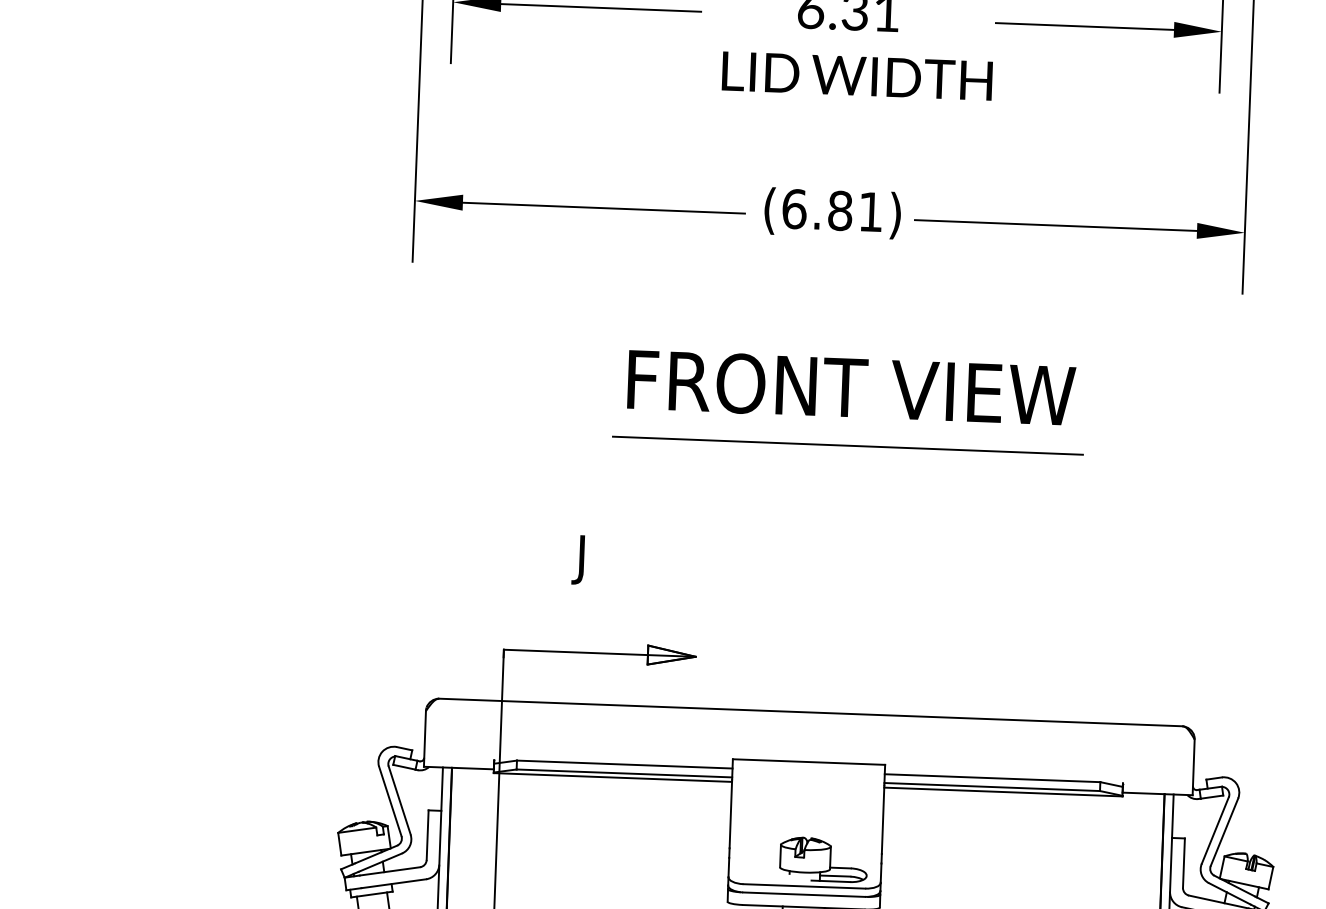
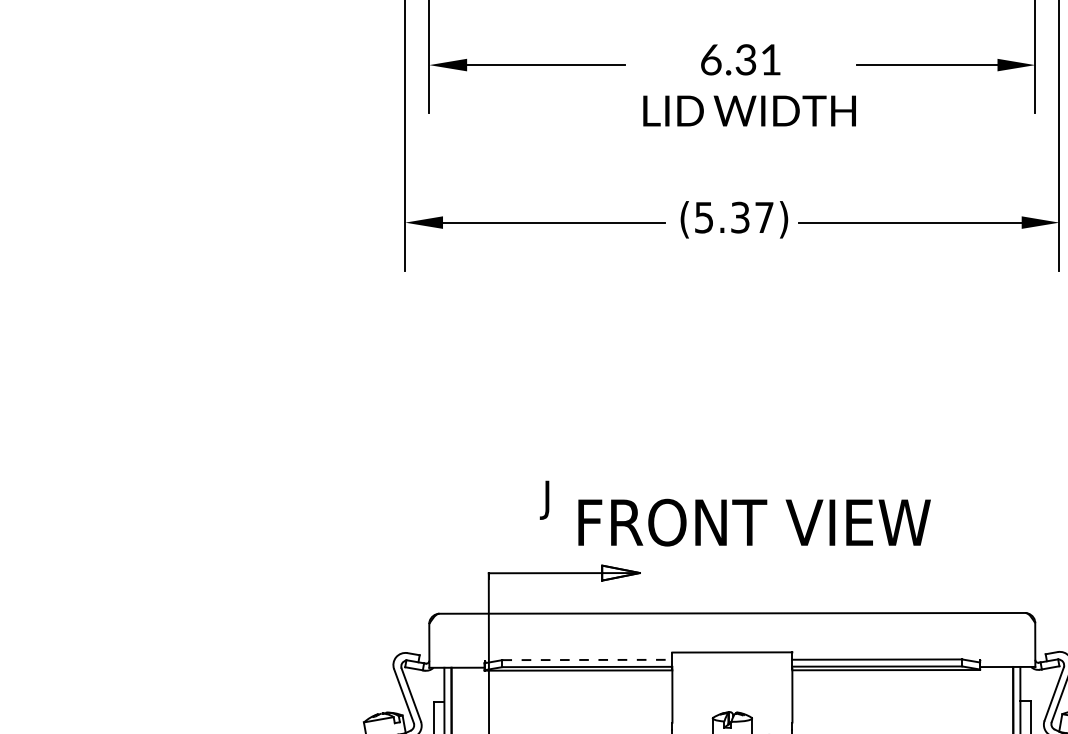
text: (832, 210) -> (734, 217), (6.81) -> (5.37)
text: (851, 387) -> (754, 522), moved
line: (848, 446) -> (753, 402), removed
line: (624, 763) -> (587, 659), solid -> dashed

